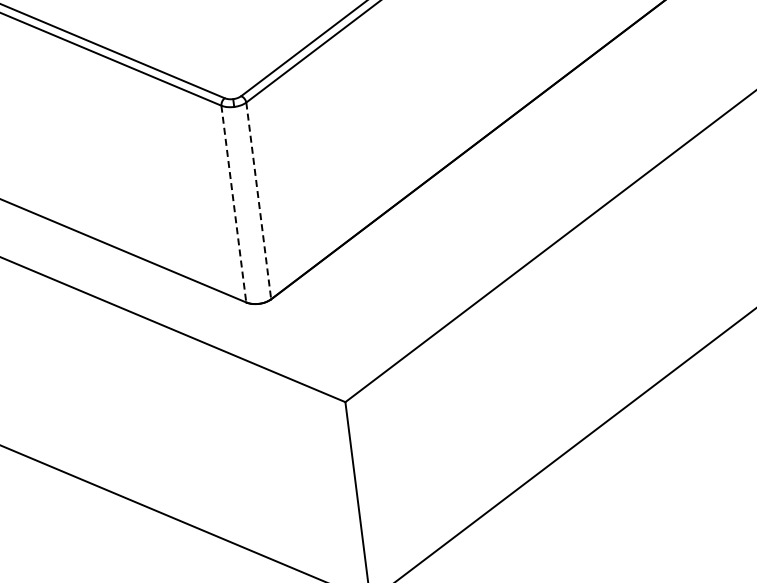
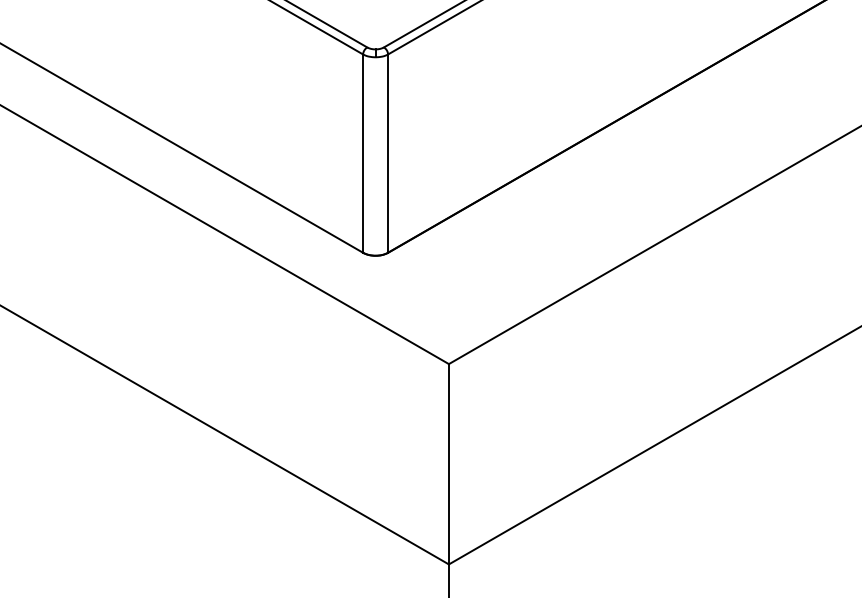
line: (259, 201) -> (388, 154), dashed -> solid
line: (234, 204) -> (363, 154), dashed -> solid

